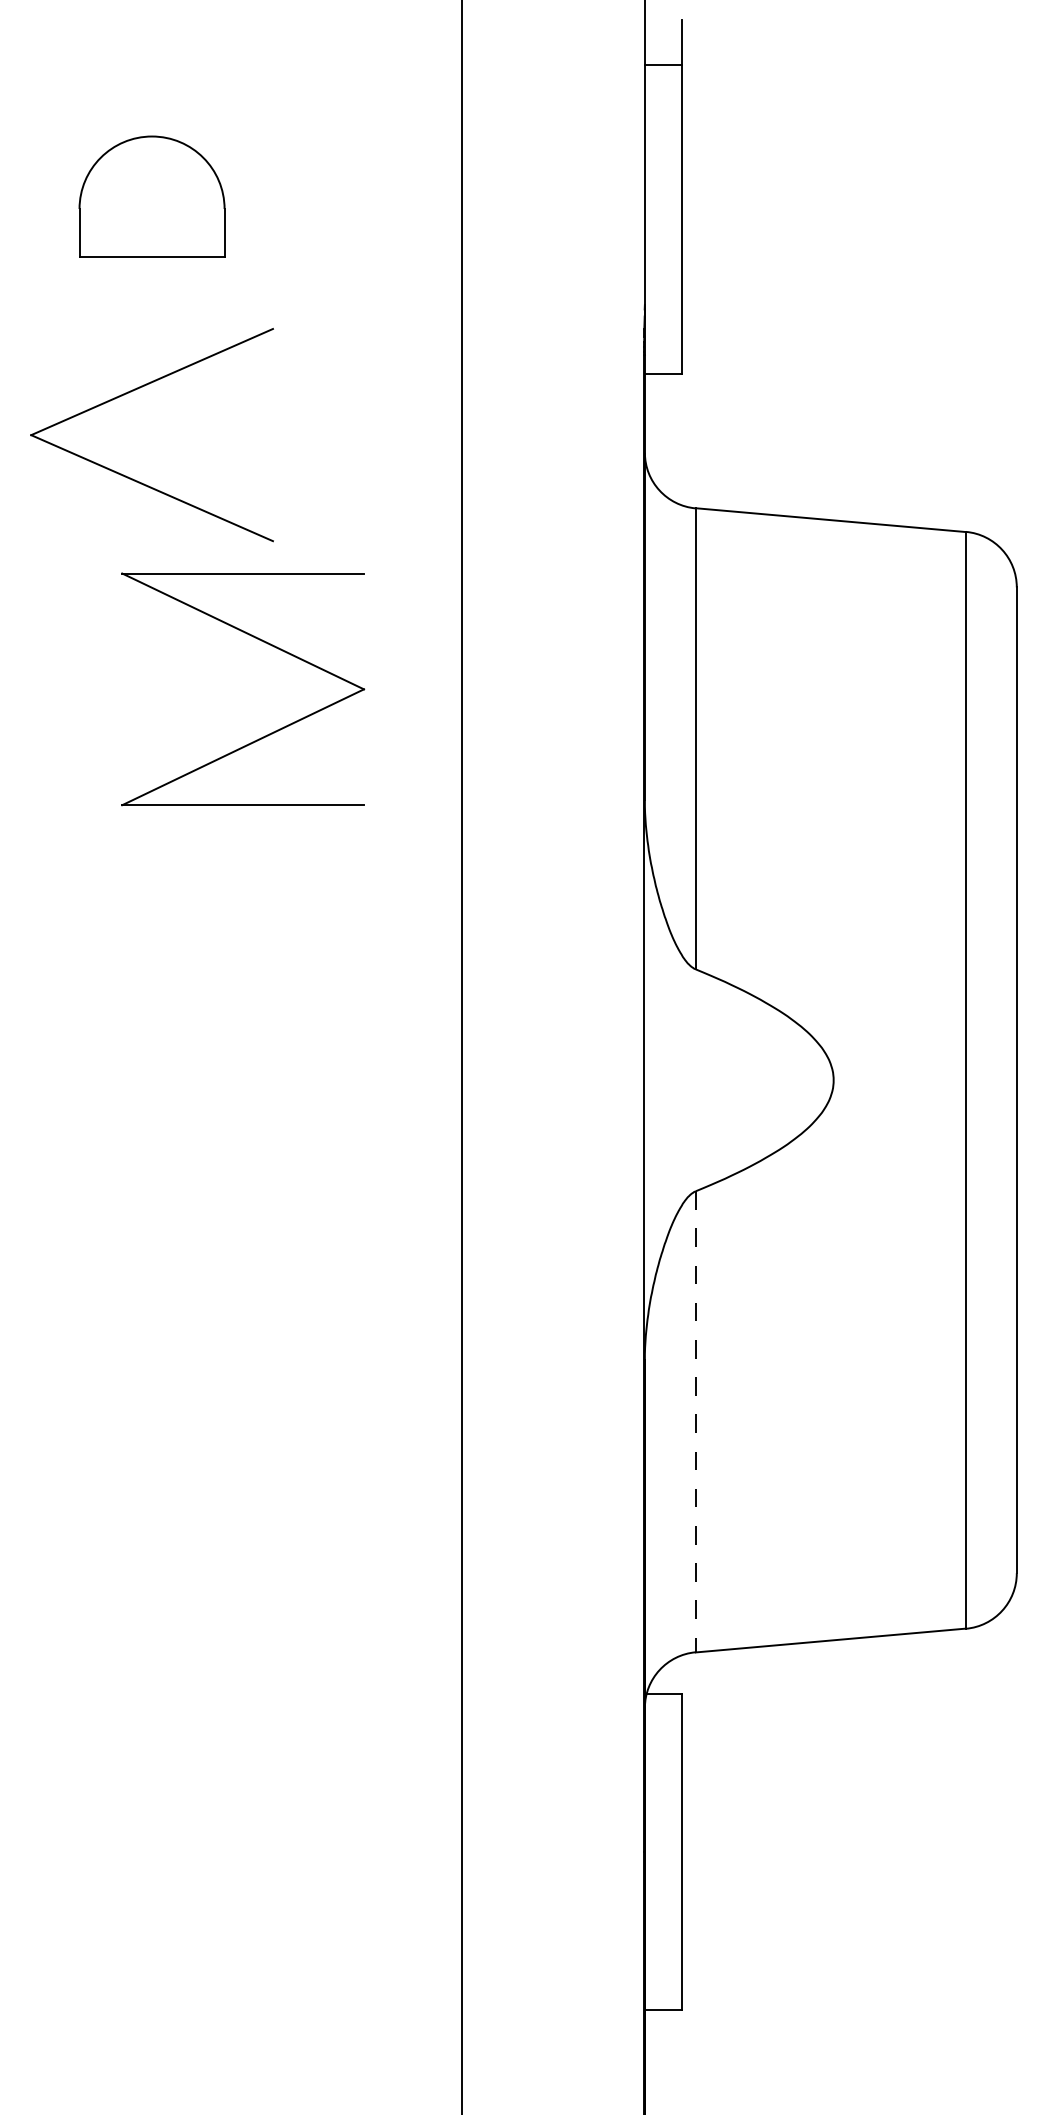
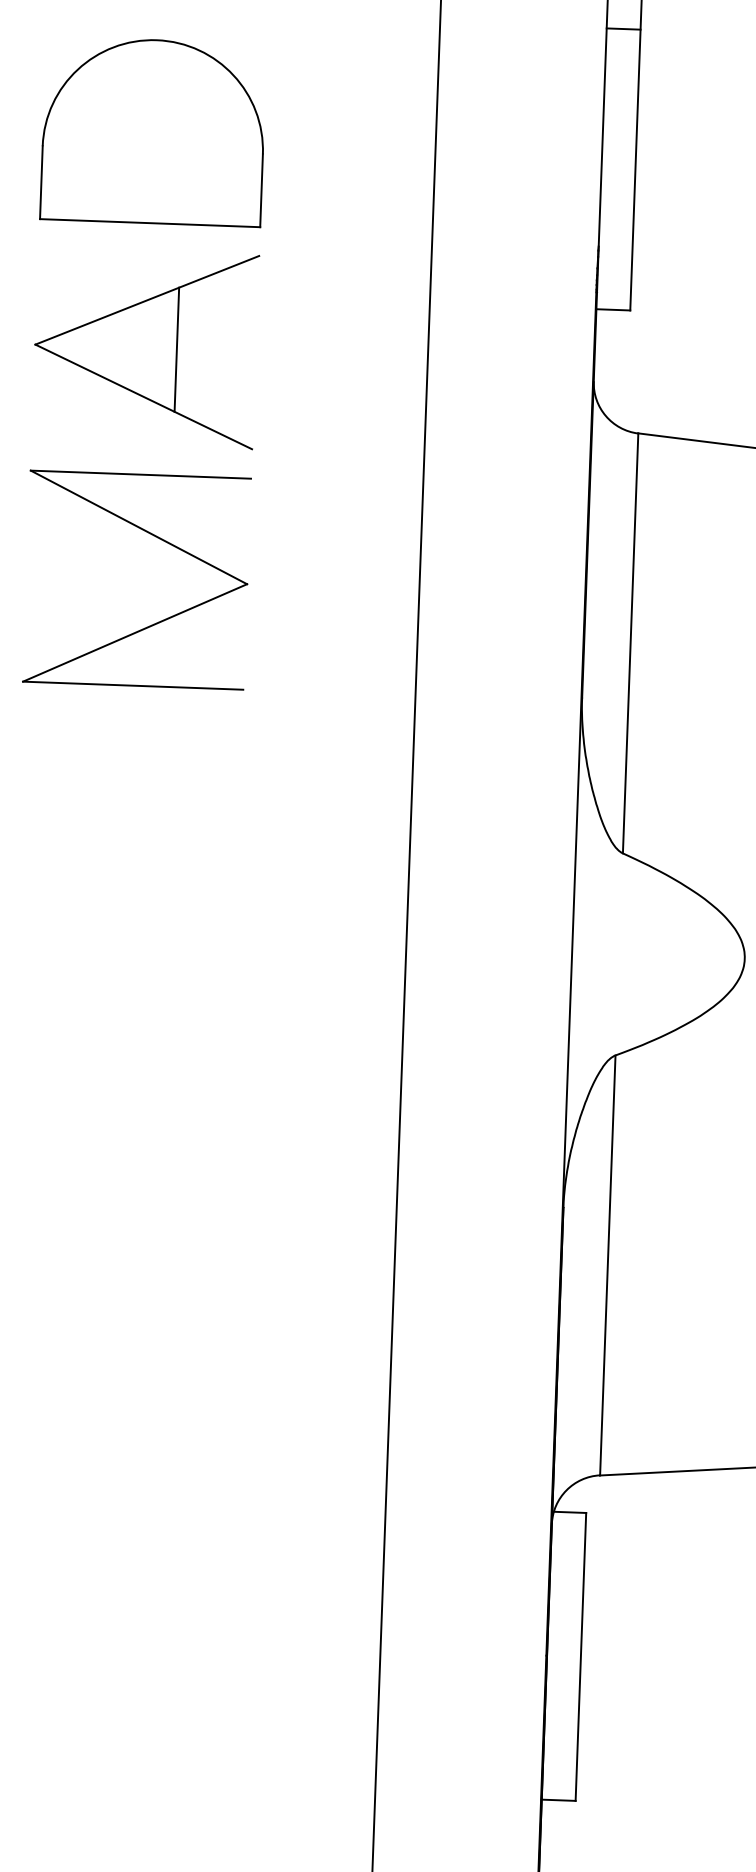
part: (151, 196) -> (152, 131), size x1.67
line: (186, 434) -> (176, 349), added
part: (260, 737) -> (151, 624), moved
line: (695, 1421) -> (607, 1265), dashed -> solid

